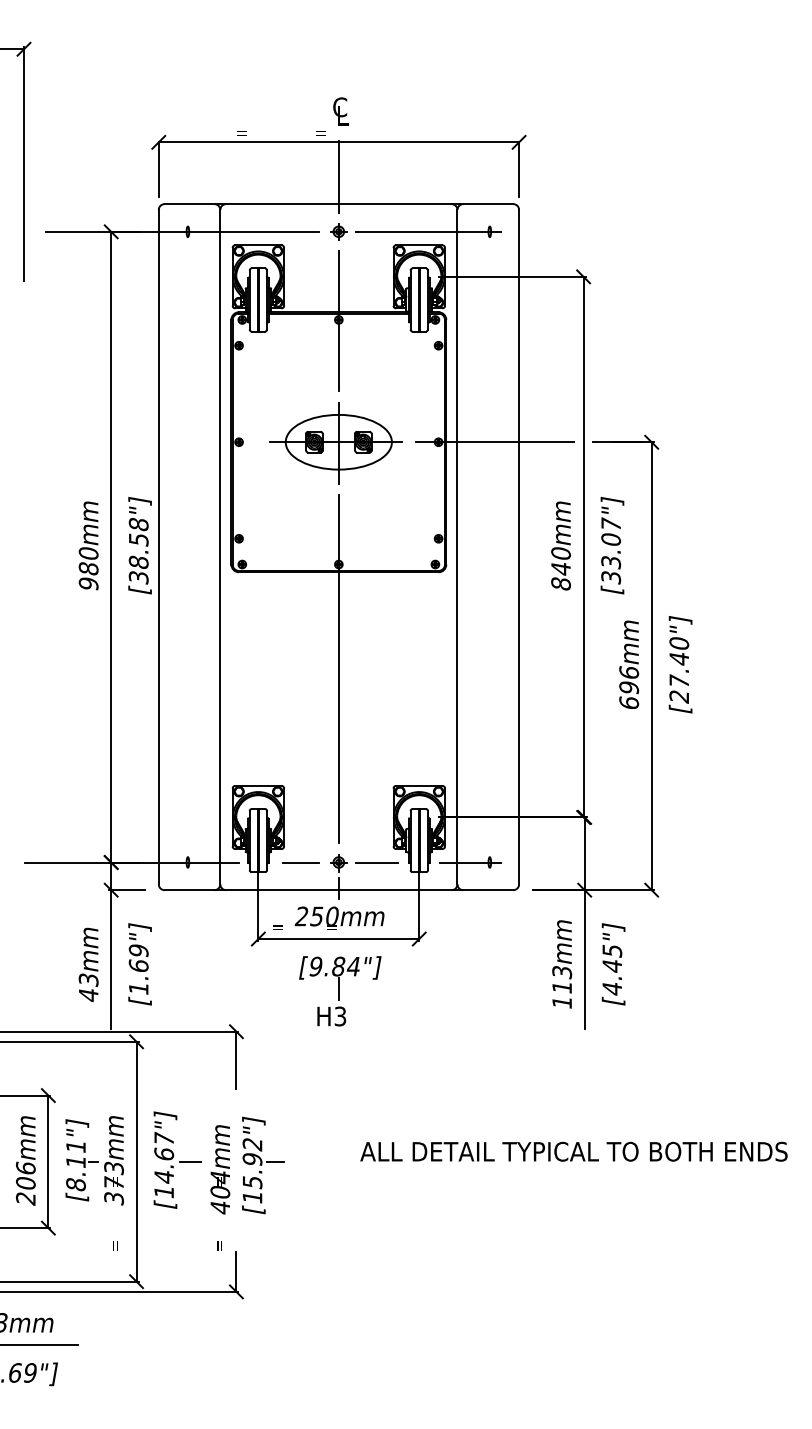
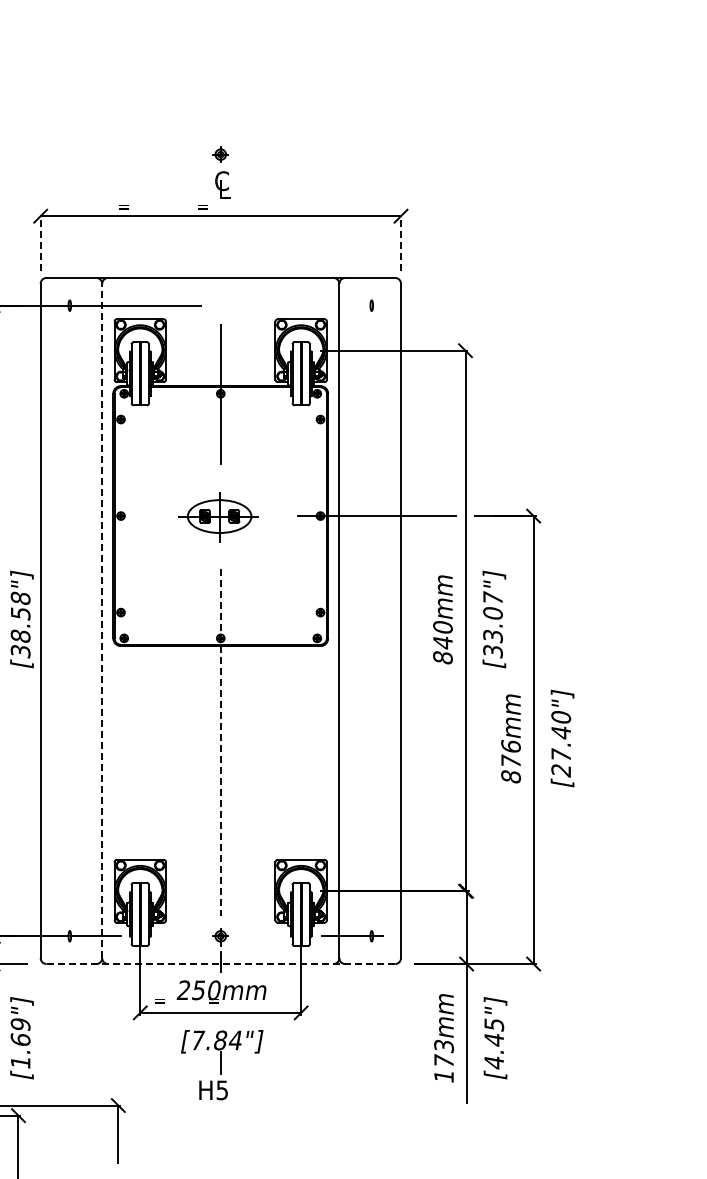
line: (158, 169) -> (40, 243), solid -> dashed
line: (519, 169) -> (401, 243), solid -> dashed
line: (338, 176) -> (220, 250), removed
part: (338, 231) -> (220, 154), moved
line: (428, 231) -> (310, 305), removed
part: (335, 443) -> (217, 517), size x0.6
line: (220, 546) -> (102, 620), solid -> dashed
line: (338, 668) -> (220, 742), solid -> dashed
text: (629, 694) -> (511, 768), 696mm -> 876mm
line: (300, 862) -> (182, 936), removed
line: (376, 862) -> (258, 936), removed
line: (338, 890) -> (220, 964), solid -> dashed
text: (316, 966) -> (198, 1040), [9.84"] -> [7.84"]
text: (561, 986) -> (443, 1060), 113mm -> 173mm
text: (340, 1015) -> (222, 1089), H3 -> H5

